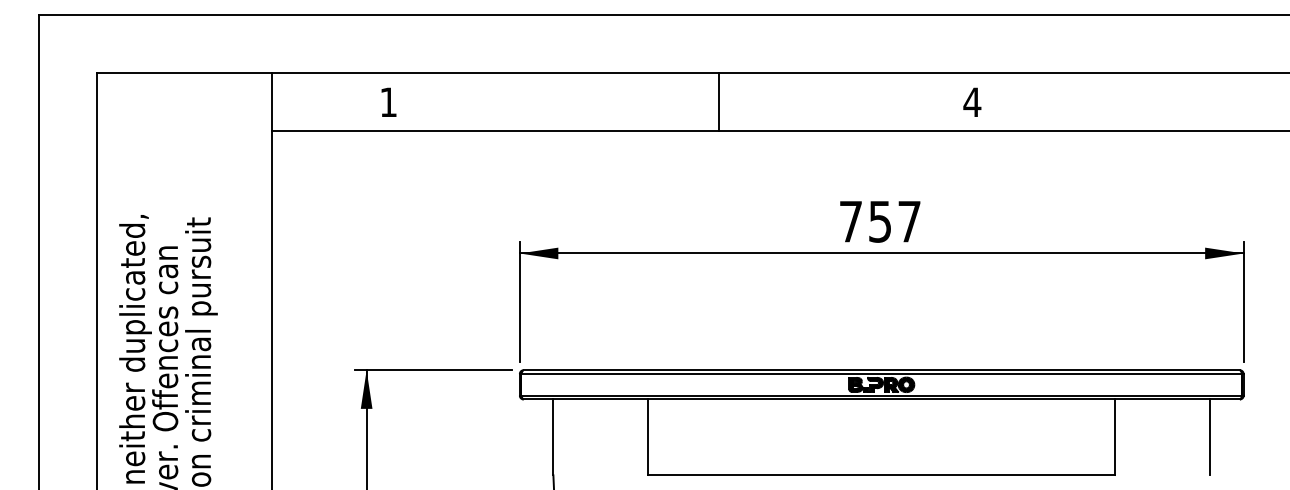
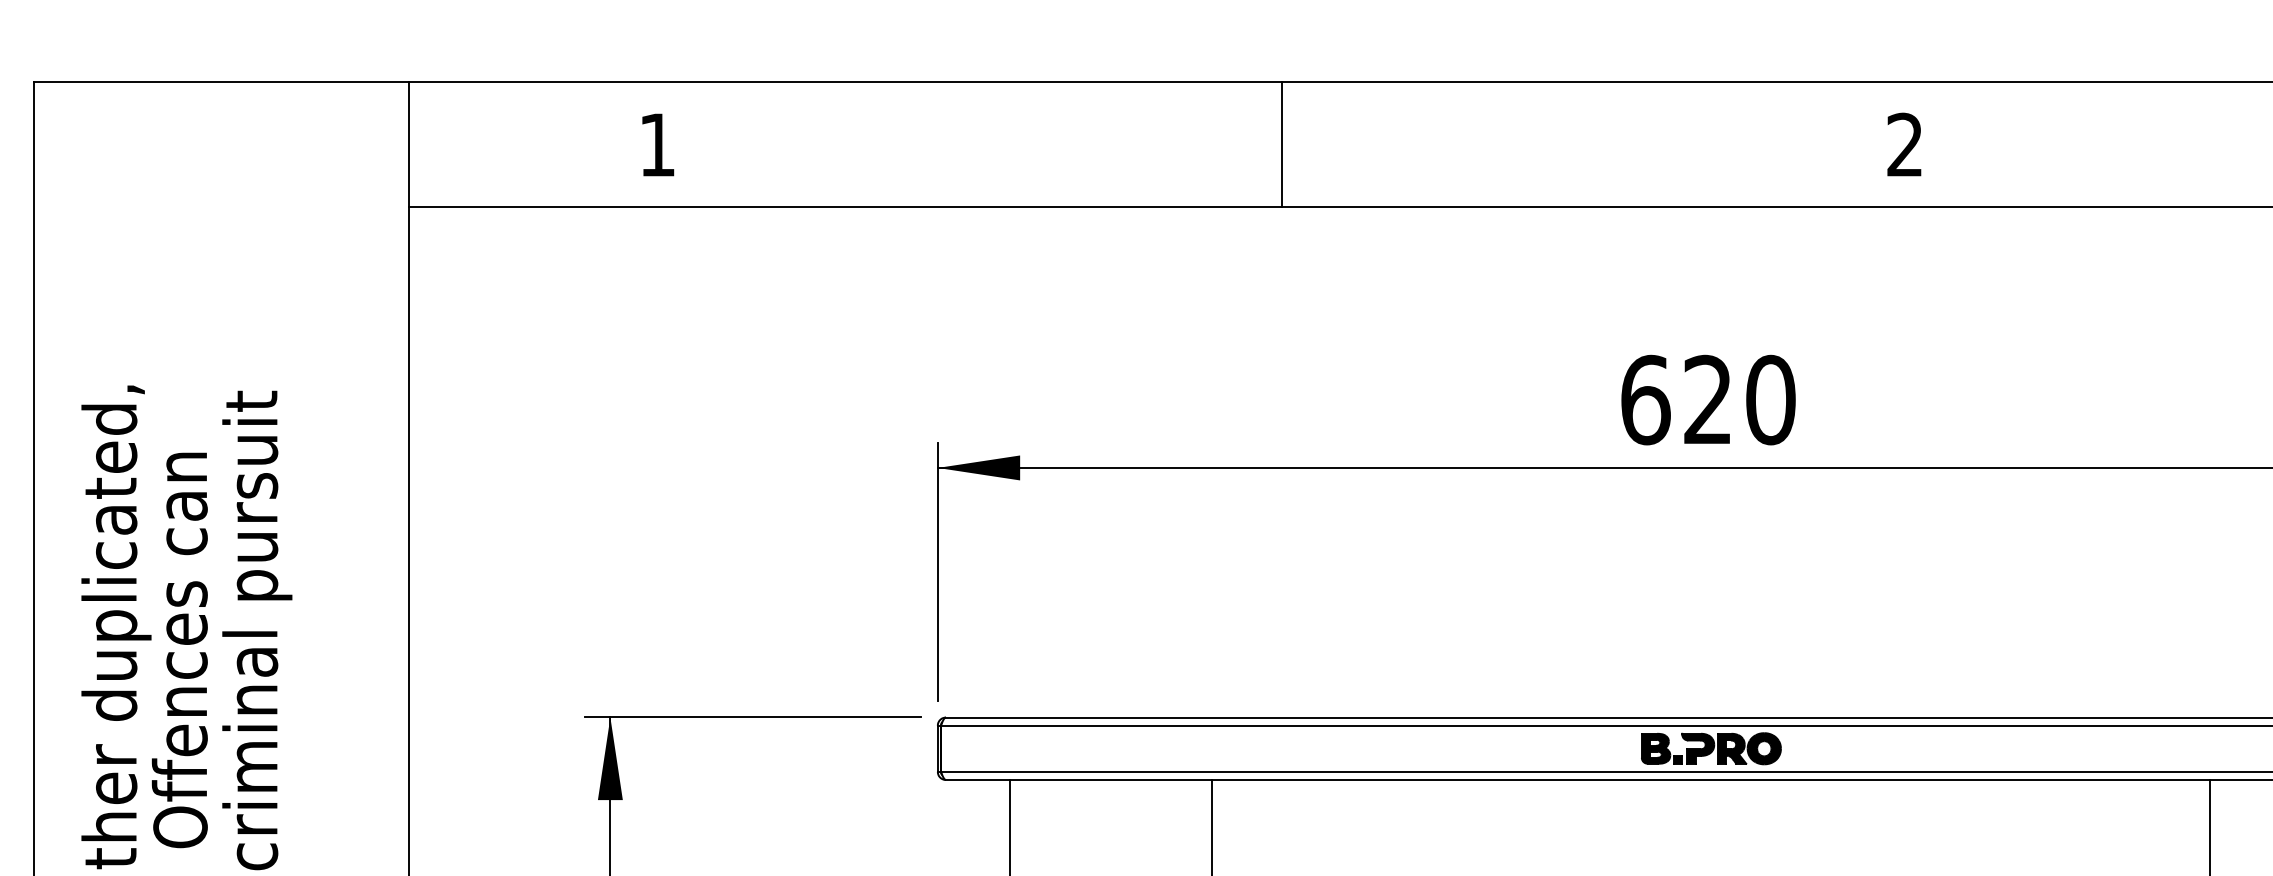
line: (718, 101) -> (1281, 143), moved
text: (972, 101) -> (1905, 143), 4 -> 2
text: (880, 221) -> (1708, 399), 757 -> 620

